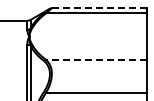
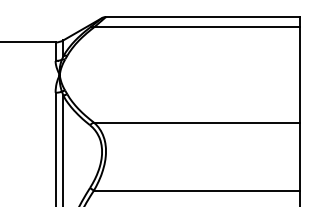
line: (99, 8) -> (203, 17), dashed -> solid
line: (95, 59) -> (195, 121), dashed -> solid

